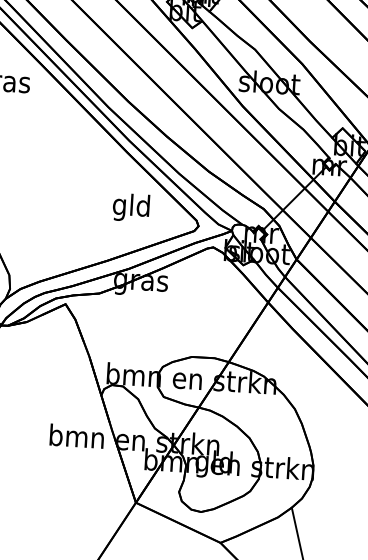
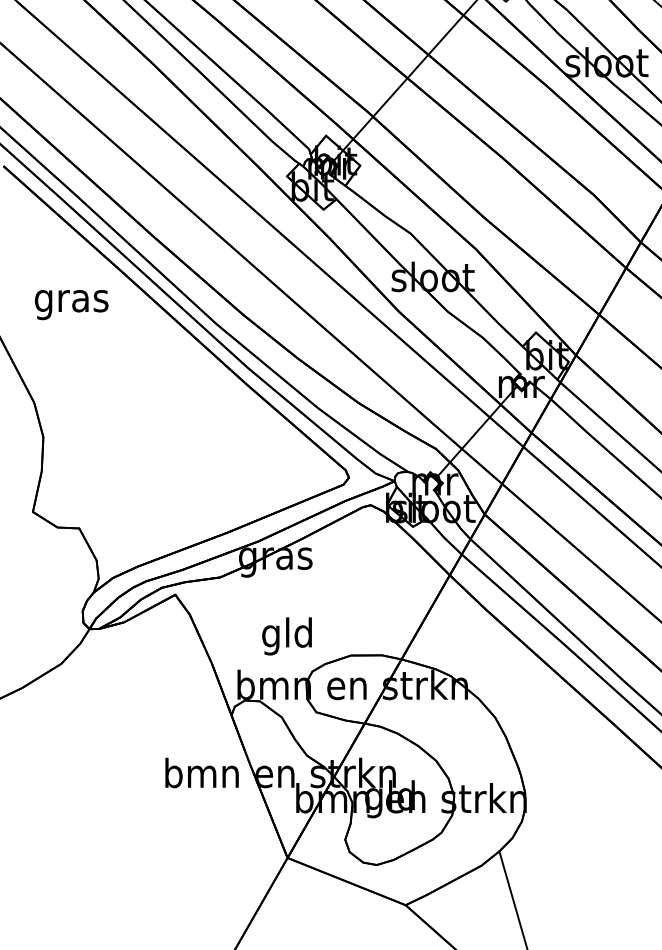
text: (130, 207) -> (286, 636), moved

